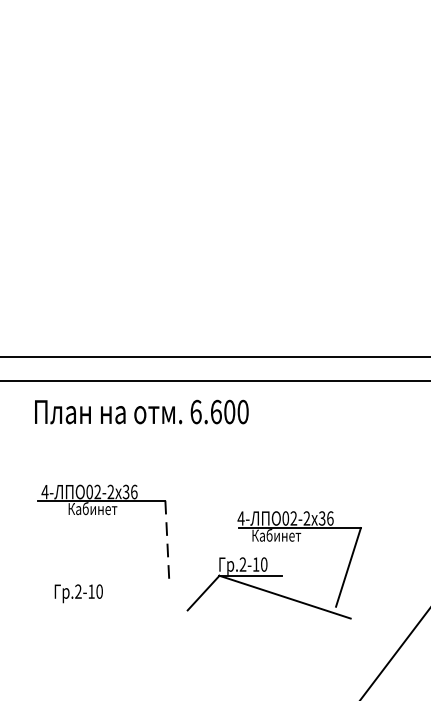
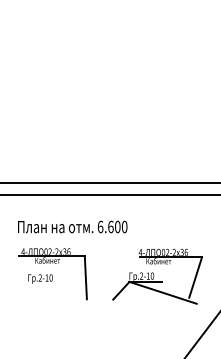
text: (141, 411) -> (72, 226), moved
line: (166, 543) -> (85, 278), dashed -> solid
part: (274, 565) -> (157, 276), moved
text: (78, 592) -> (40, 278), moved

